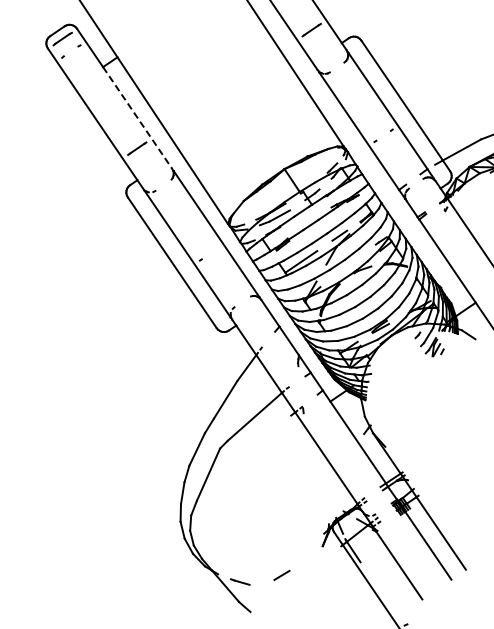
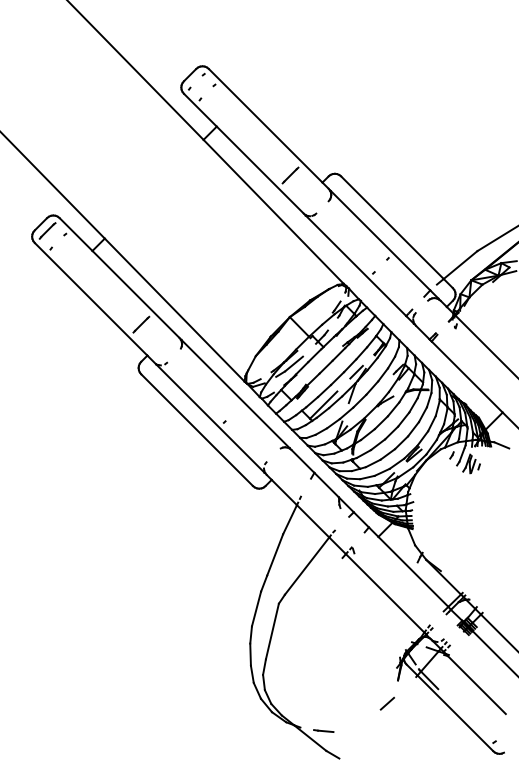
line: (138, 118) -> (136, 294), dashed -> solid
line: (281, 575) -> (386, 703), moved

